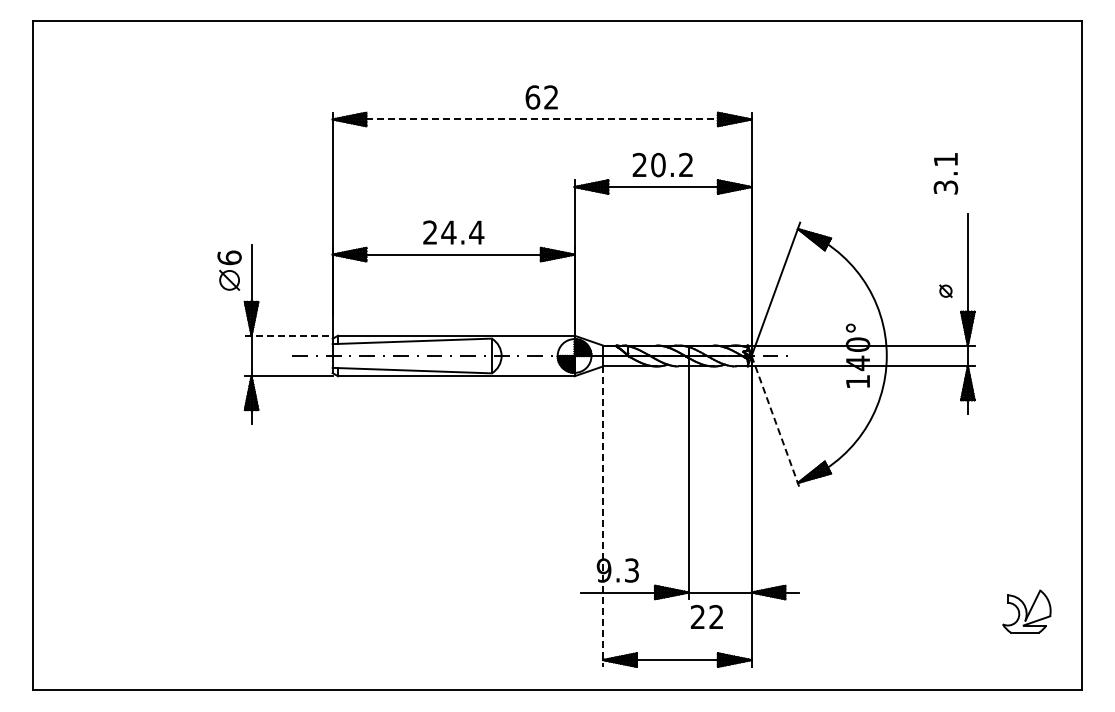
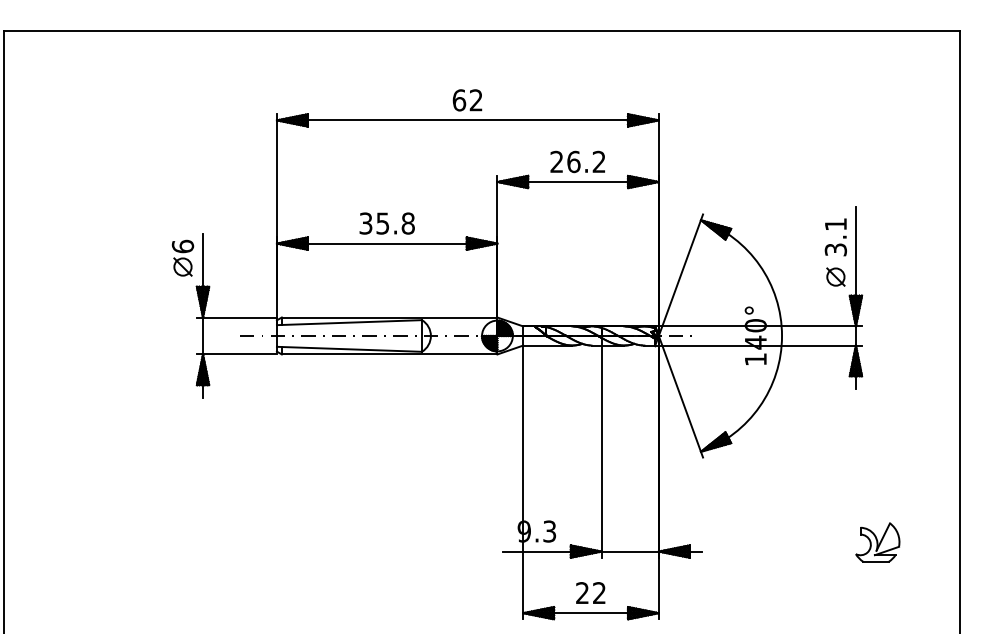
line: (542, 119) -> (468, 120), dashed -> solid
text: (658, 164) -> (573, 161), 20.2 -> 26.2
text: (945, 173) -> (835, 237), moved
text: (453, 232) -> (387, 223), 24.4 -> 35.8
part: (945, 290) -> (835, 276), size x1.67
line: (288, 335) -> (236, 317), dashed -> solid
line: (775, 422) -> (680, 396), dashed -> solid
line: (602, 517) -> (522, 483), dashed -> solid
part: (1026, 611) -> (877, 542), moved
text: (706, 616) -> (590, 592), moved

